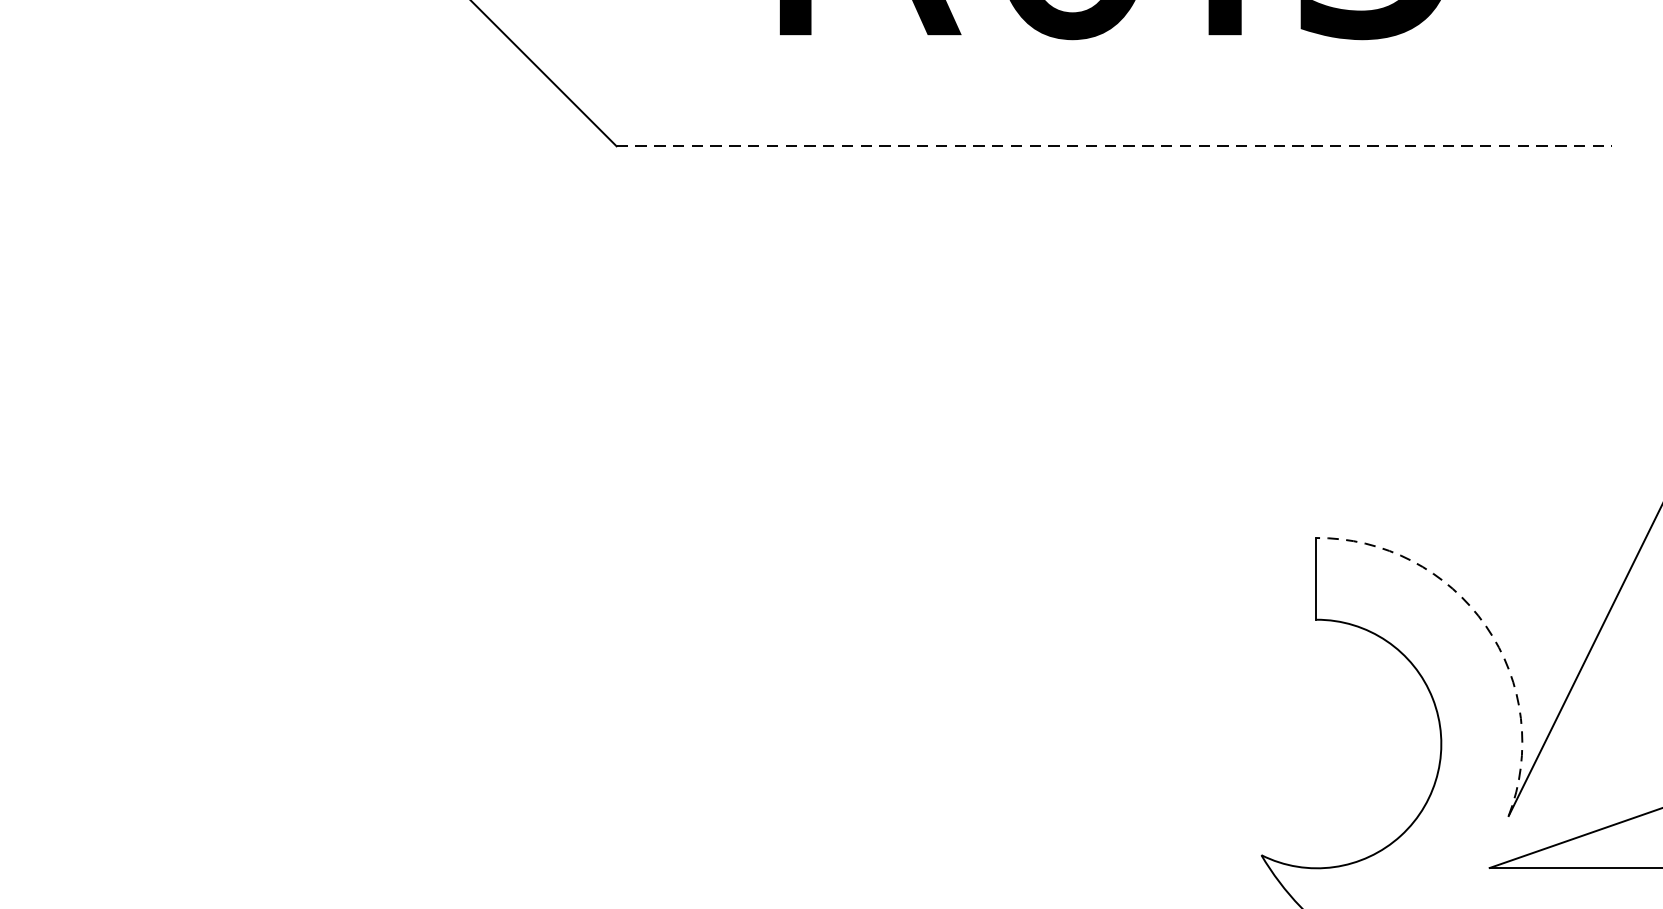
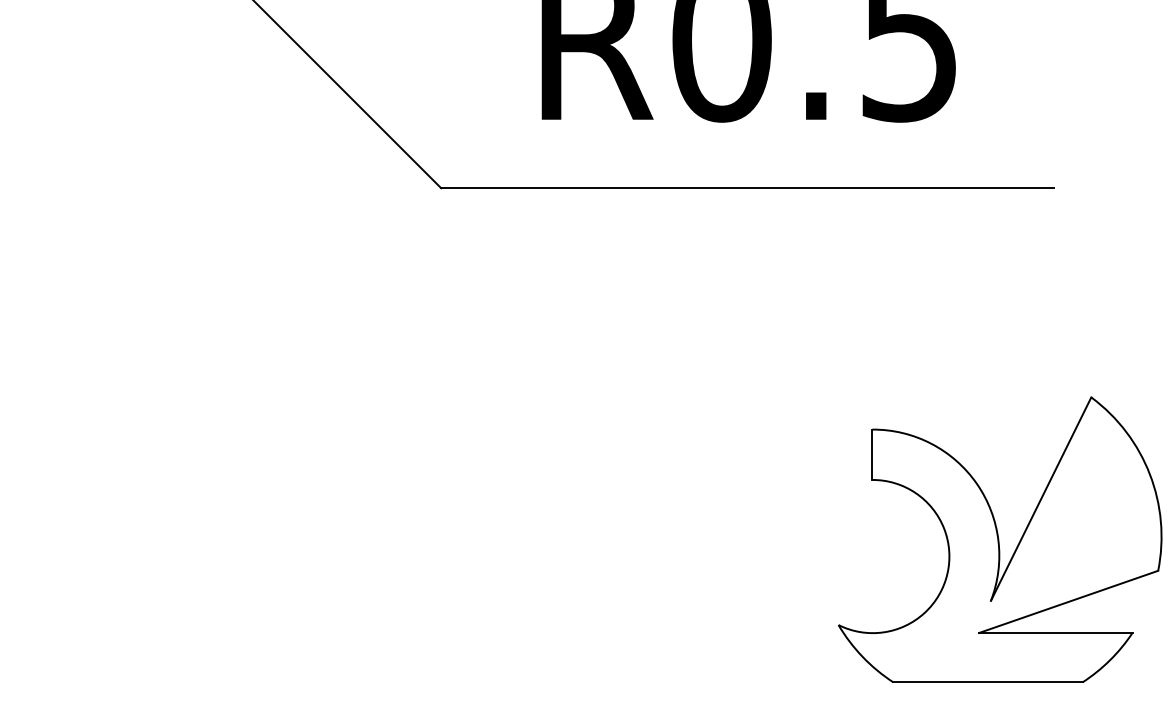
line: (1113, 146) -> (747, 188), dashed -> solid
arc: (1485, 625) -> (976, 483), dashed -> solid

